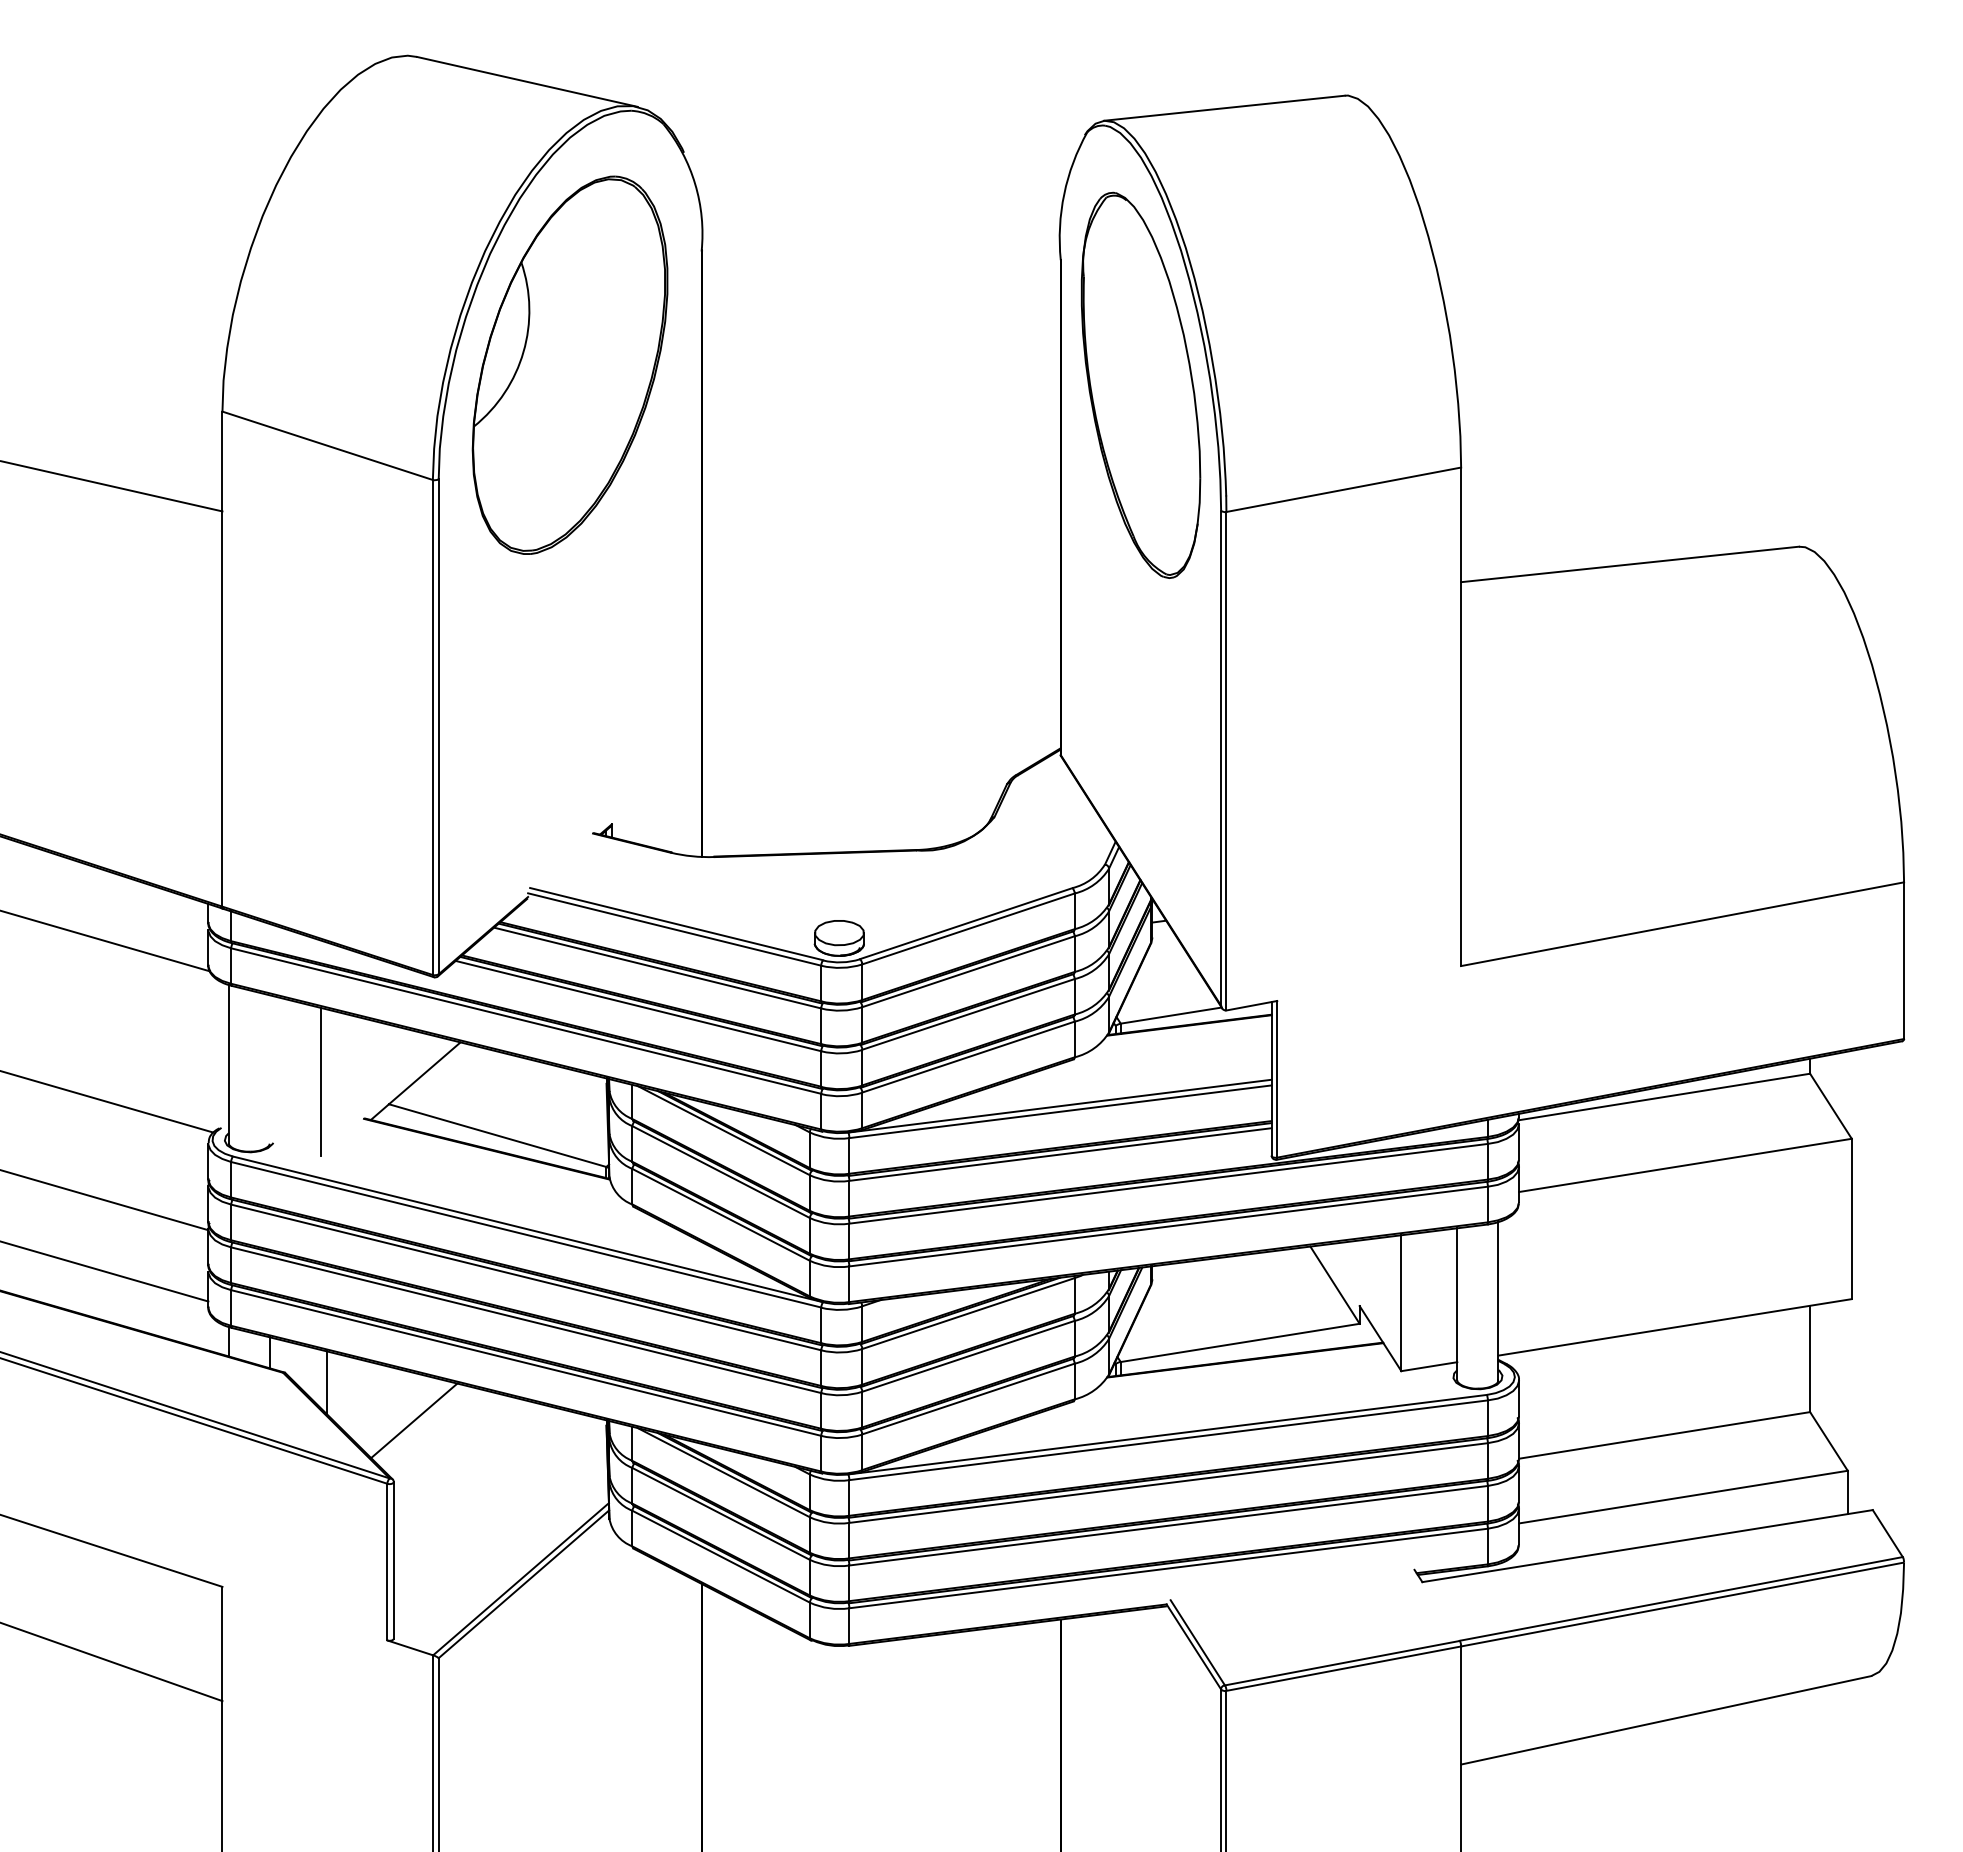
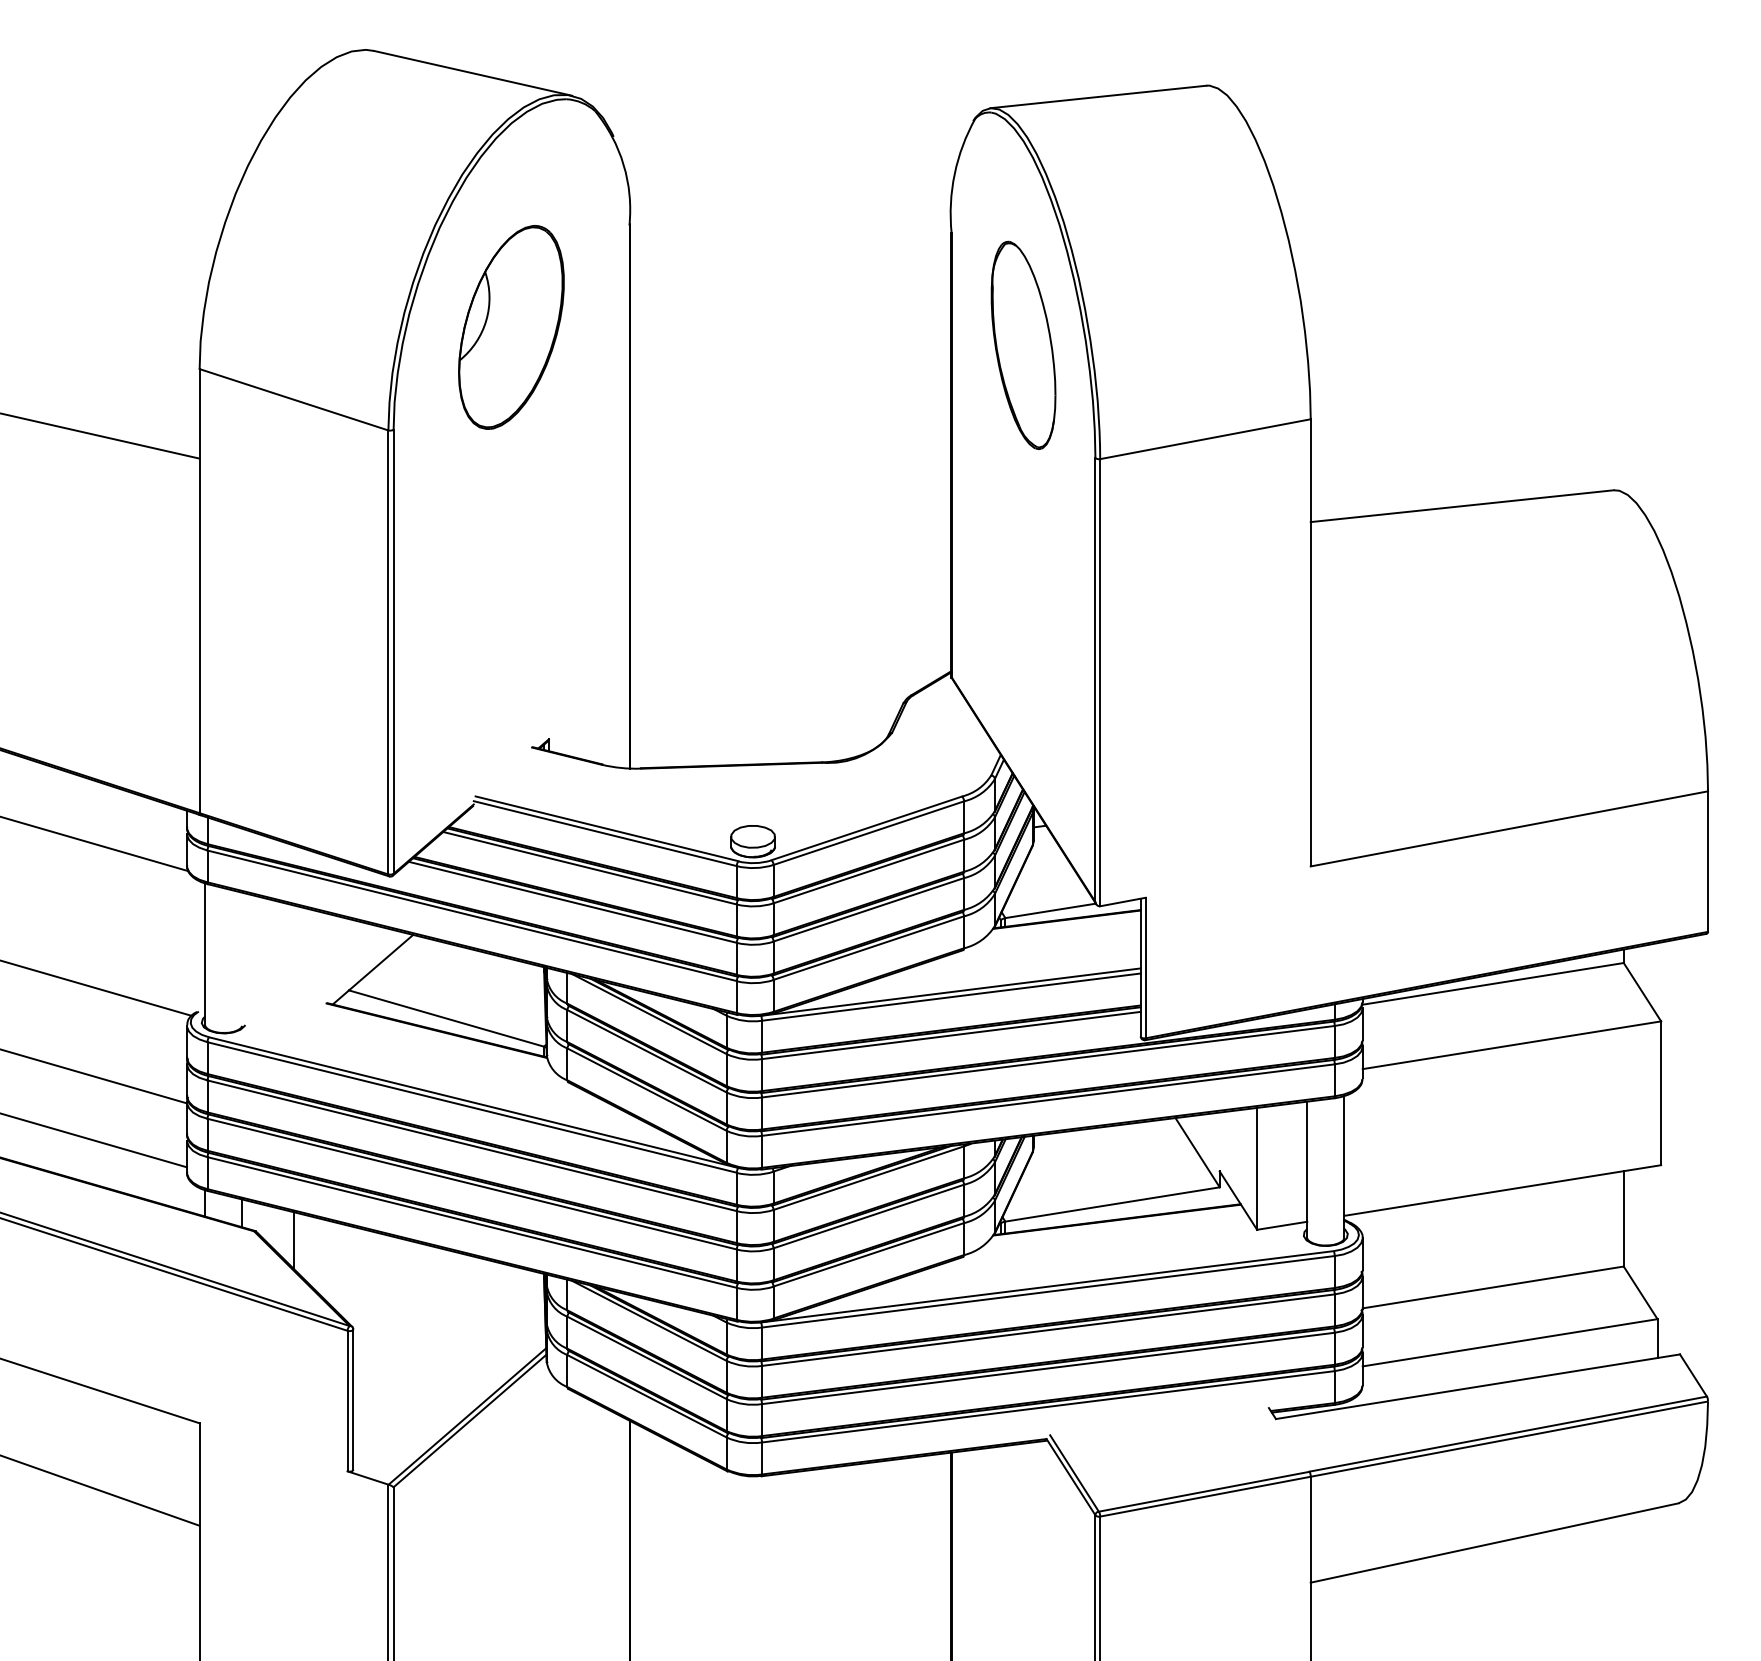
part: (569, 364) -> (510, 326), size x0.6
part: (1140, 384) -> (1023, 344), size x0.6
line: (320, 1081) -> (287, 969), removed
line: (414, 1420) -> (371, 1274), removed

